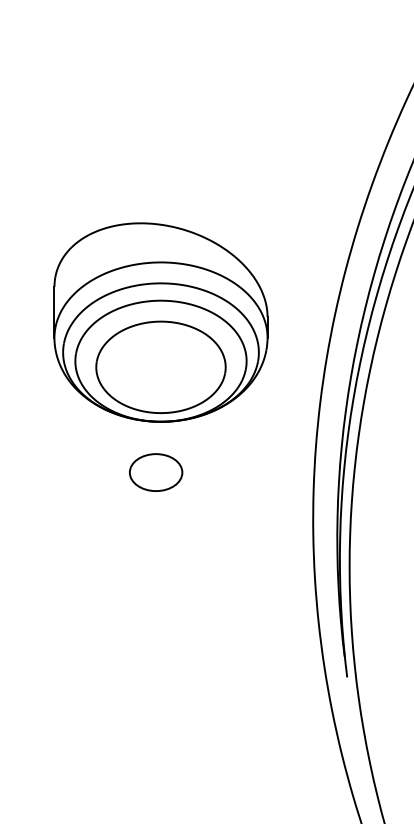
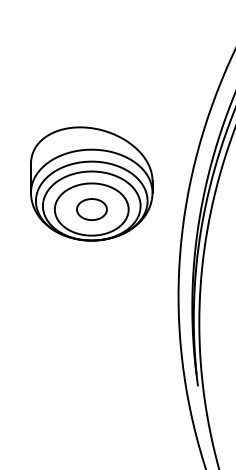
part: (155, 472) -> (91, 209), moved

